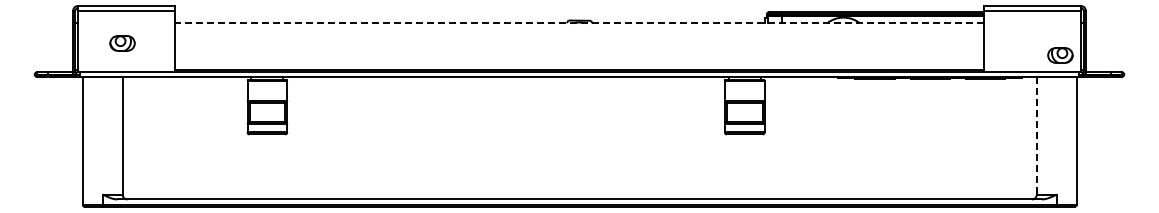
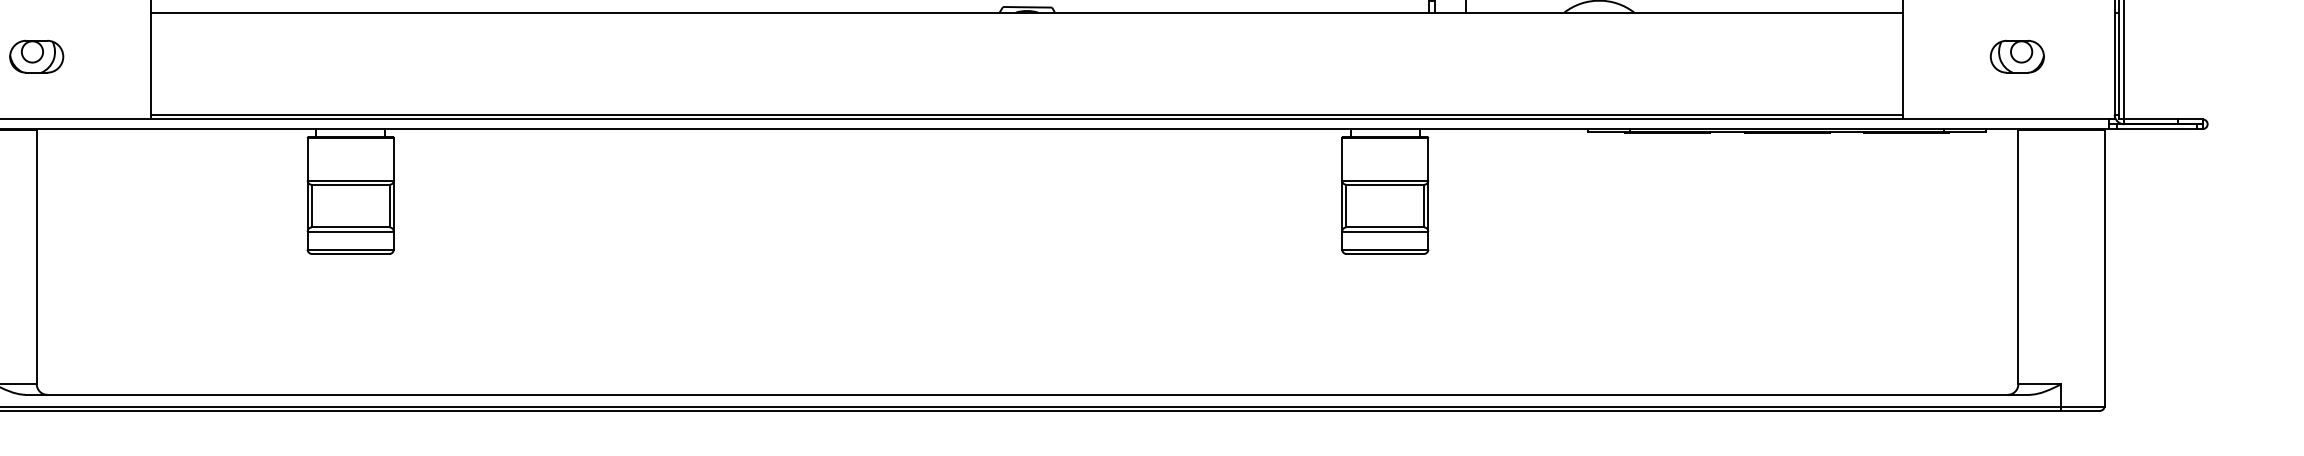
line: (579, 23) -> (1027, 13), dashed -> solid
part: (1060, 55) -> (2017, 56), moved
line: (1036, 135) -> (2017, 256), dashed -> solid

